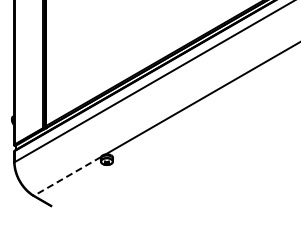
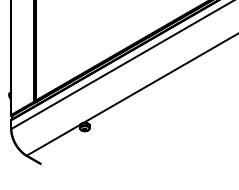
line: (67, 176) -> (53, 140), dashed -> solid

